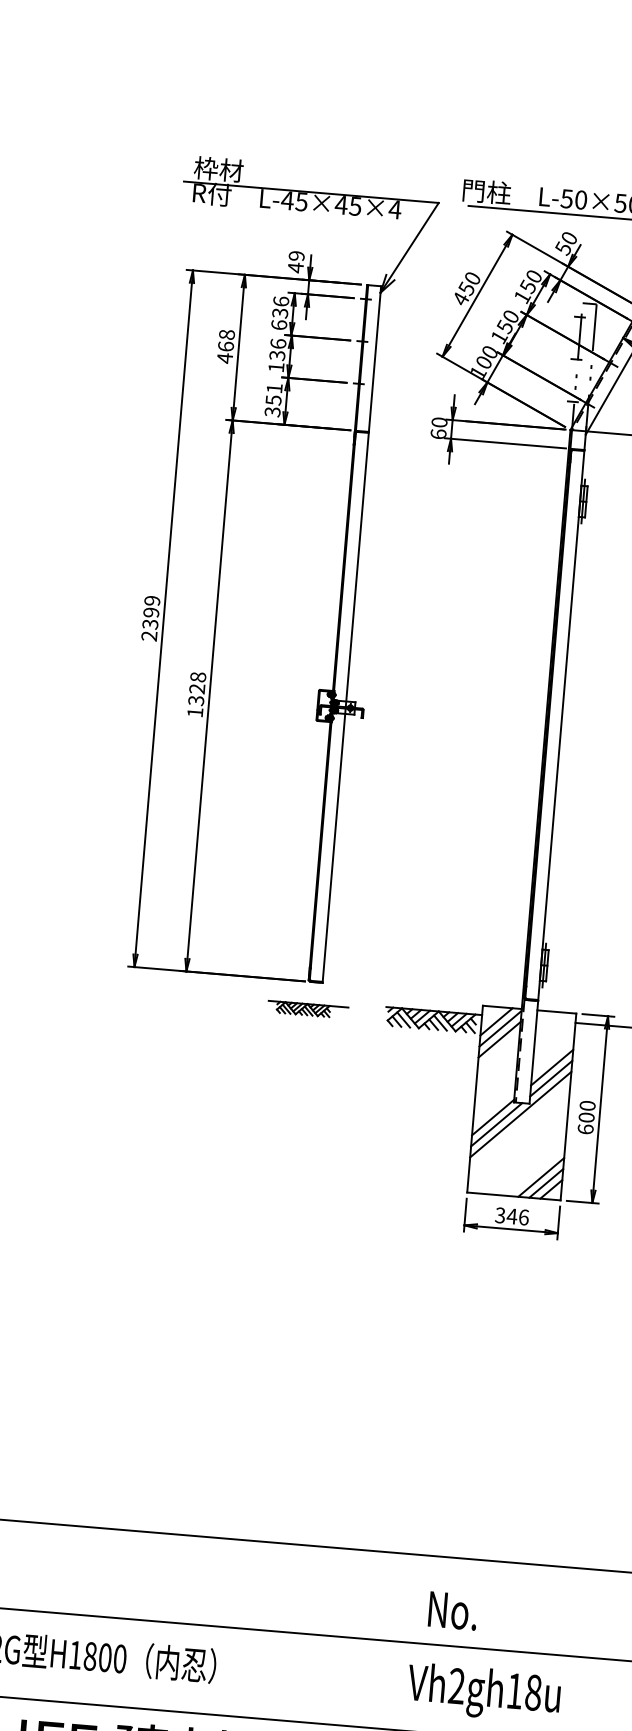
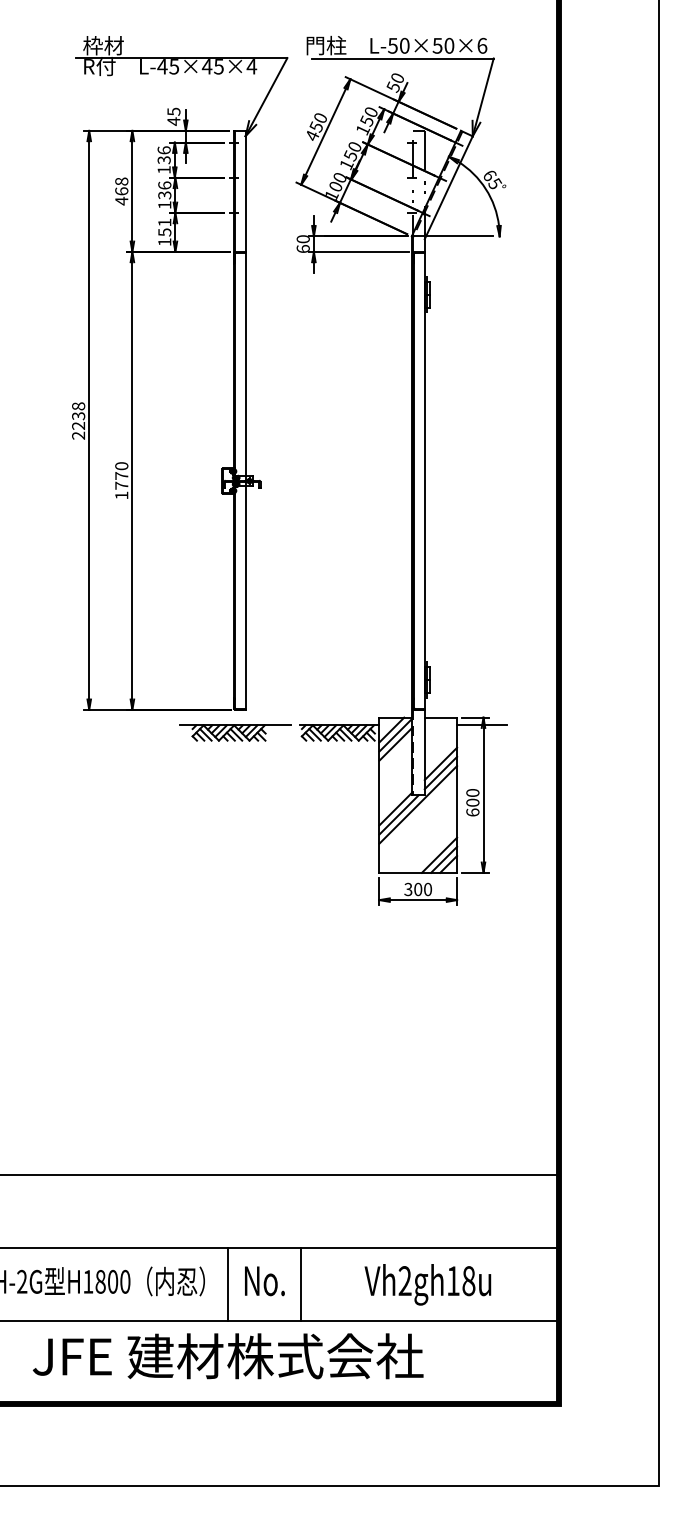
text: (296, 255) -> (173, 111), 49 -> 45
text: (278, 324) -> (163, 169), 636 -> 136
text: (272, 412) -> (164, 242), 351 -> 151
text: (151, 613) -> (78, 416), 2399 -> 2238
text: (196, 688) -> (121, 475), 1328 -> 1770
part: (308, 1009) -> (235, 732), size x1.67
text: (517, 1216) -> (422, 889), 346 -> 300
text: (452, 1611) -> (264, 1281), moved
line: (242, 1672) -> (227, 1284), added
line: (331, 1679) -> (301, 1284), added

